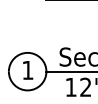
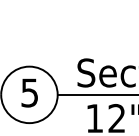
text: (27, 70) -> (29, 93), 1 -> 5

